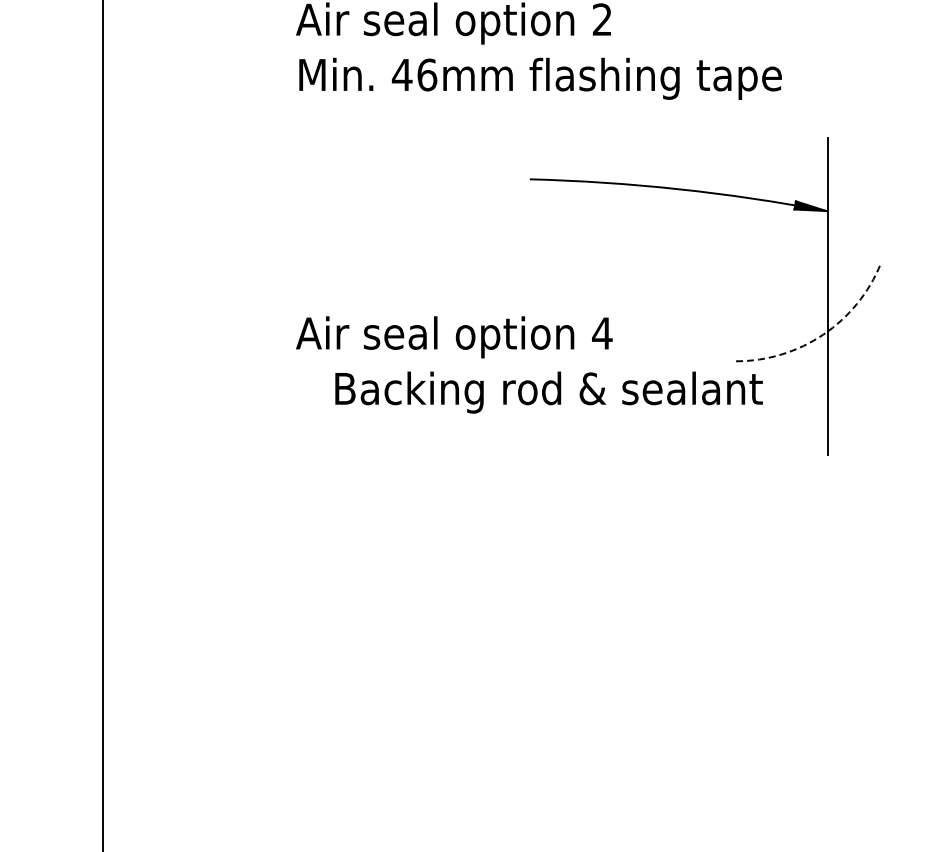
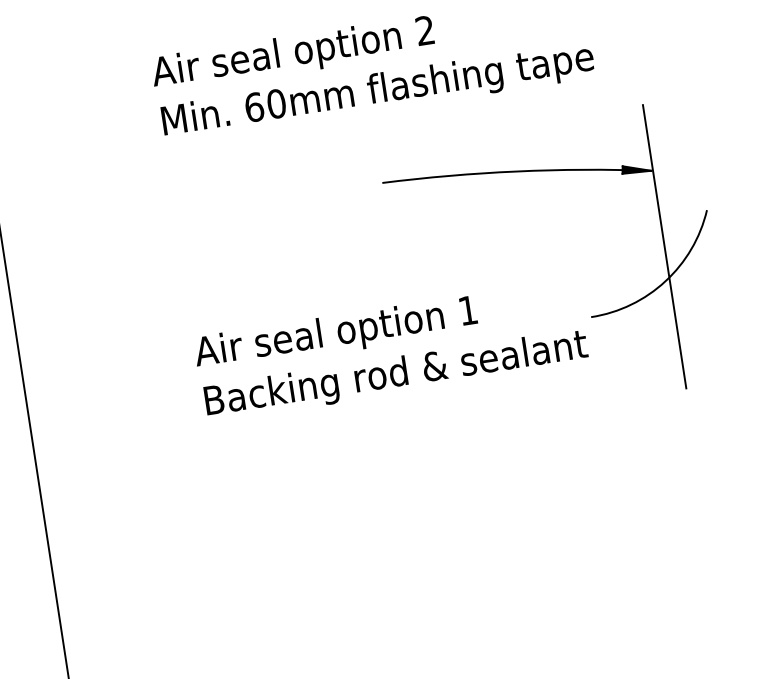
text: (414, 74) -> (265, 105), 46mm -> 60mm
text: (602, 333) -> (468, 310), 4 -> 1
arc: (823, 334) -> (665, 281), dashed -> solid
text: (548, 392) -> (395, 375), moved

